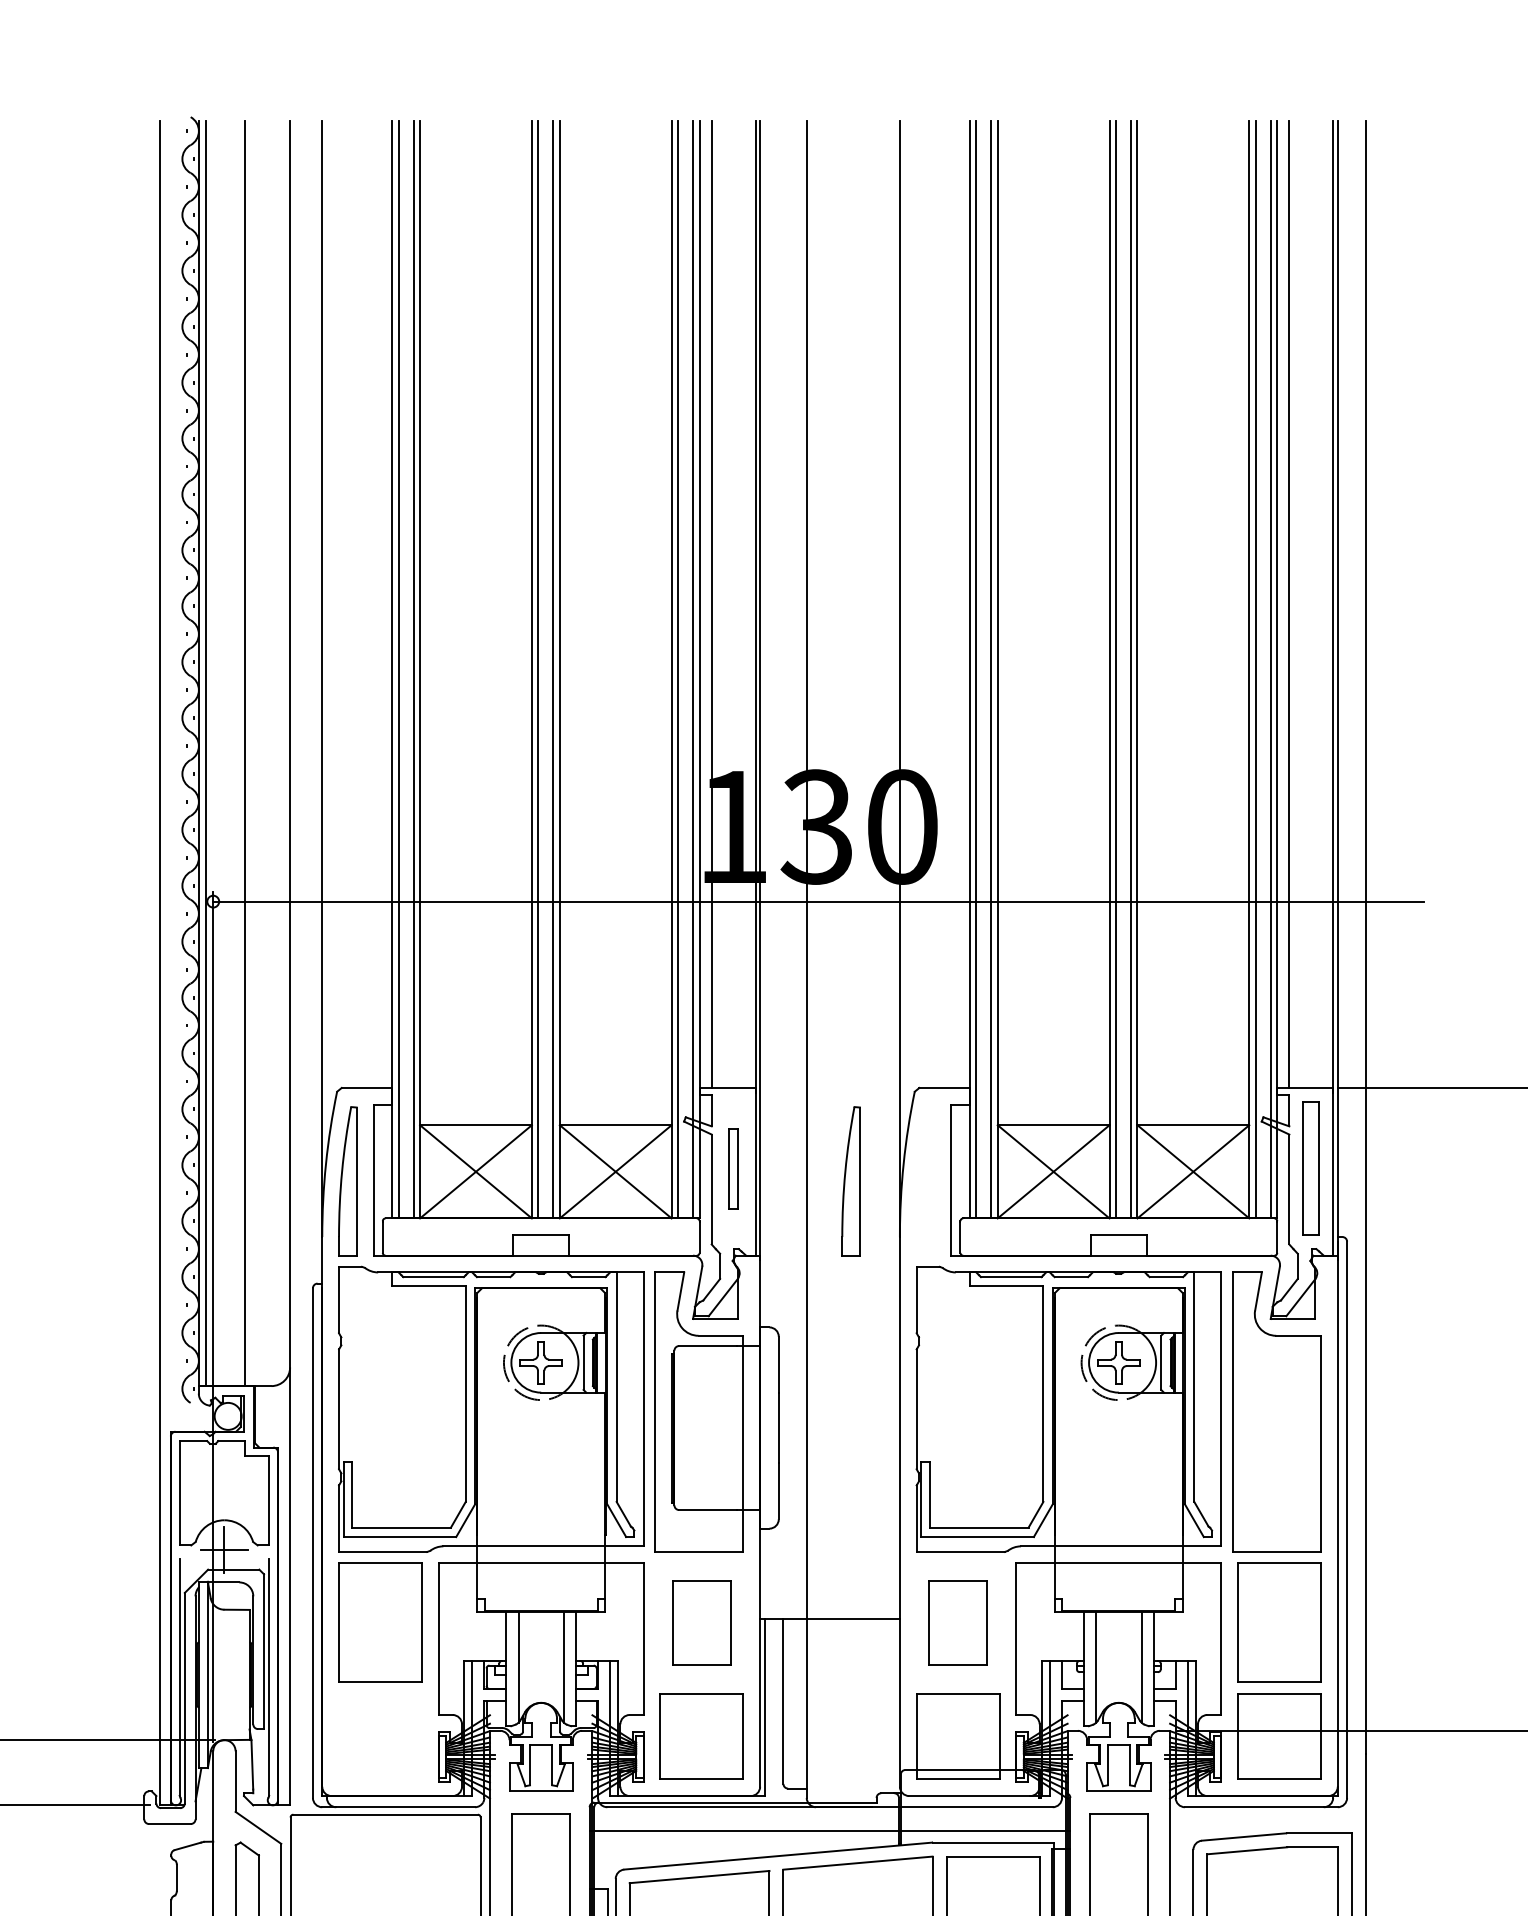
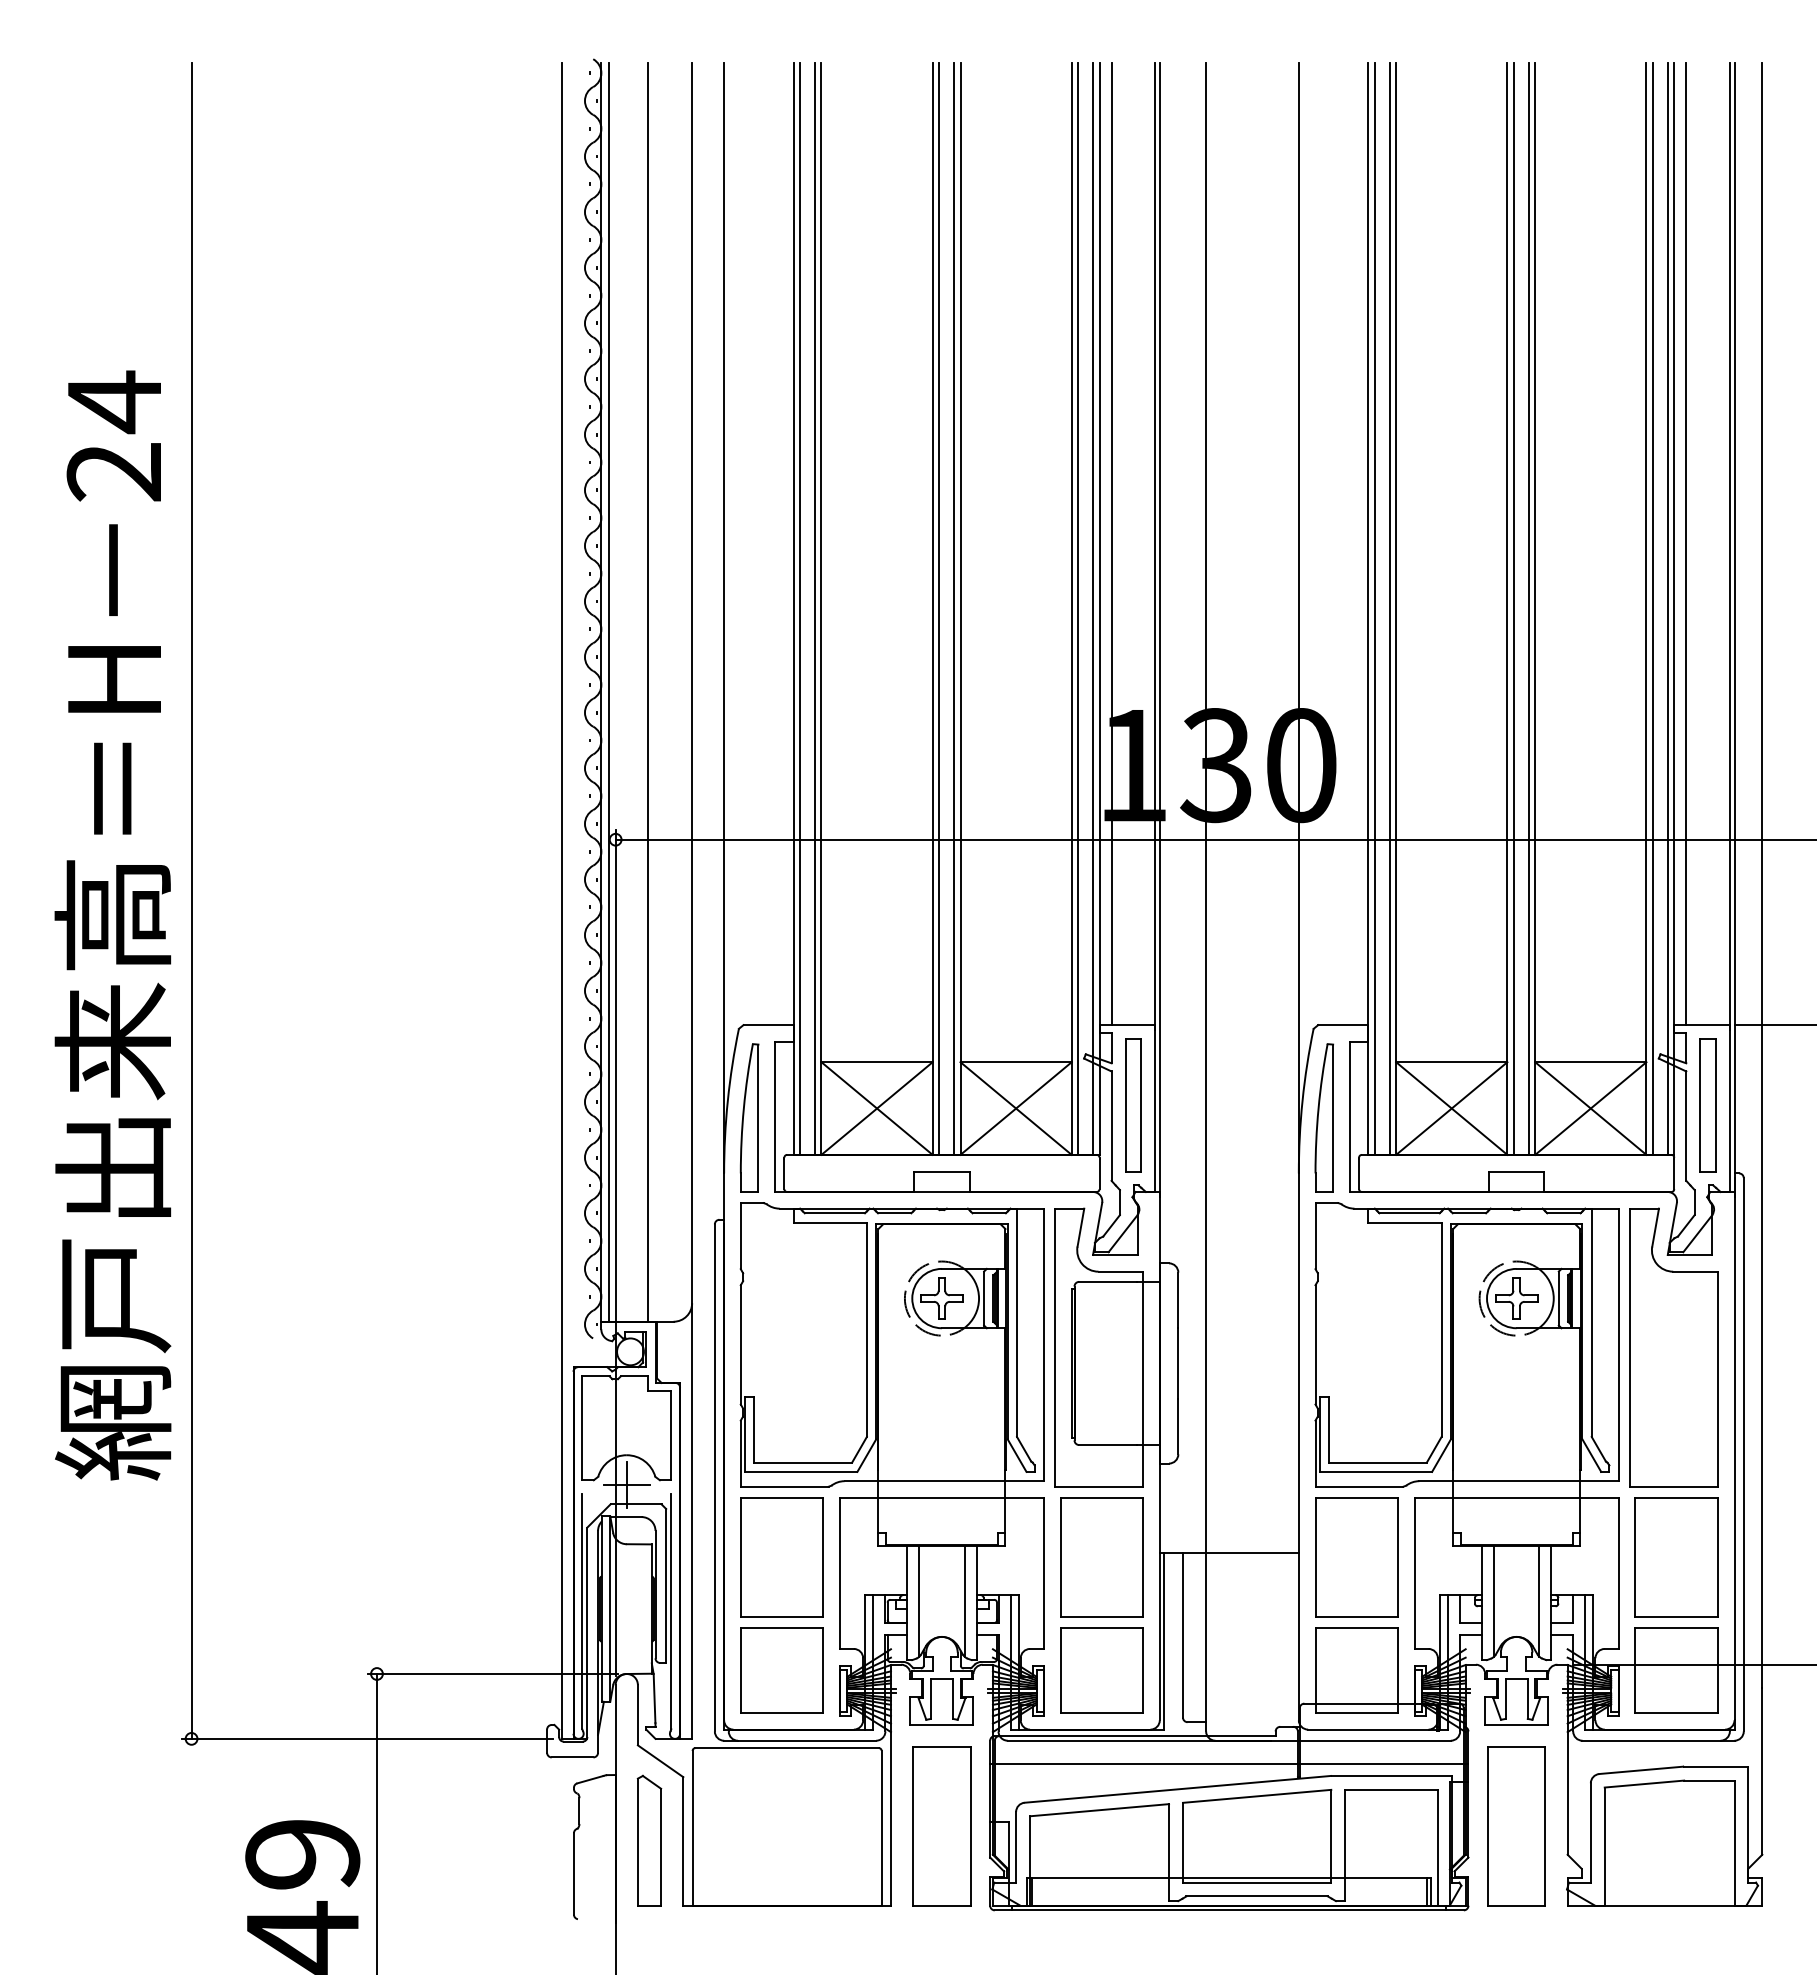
part: (733, 1168) -> (1133, 1105), size x1.67
part: (850, 1180) -> (1323, 1117), moved
part: (701, 1623) -> (1101, 1557), size x1.43
part: (957, 1623) -> (1356, 1557), size x1.43
part: (379, 1736) -> (781, 1670), added

